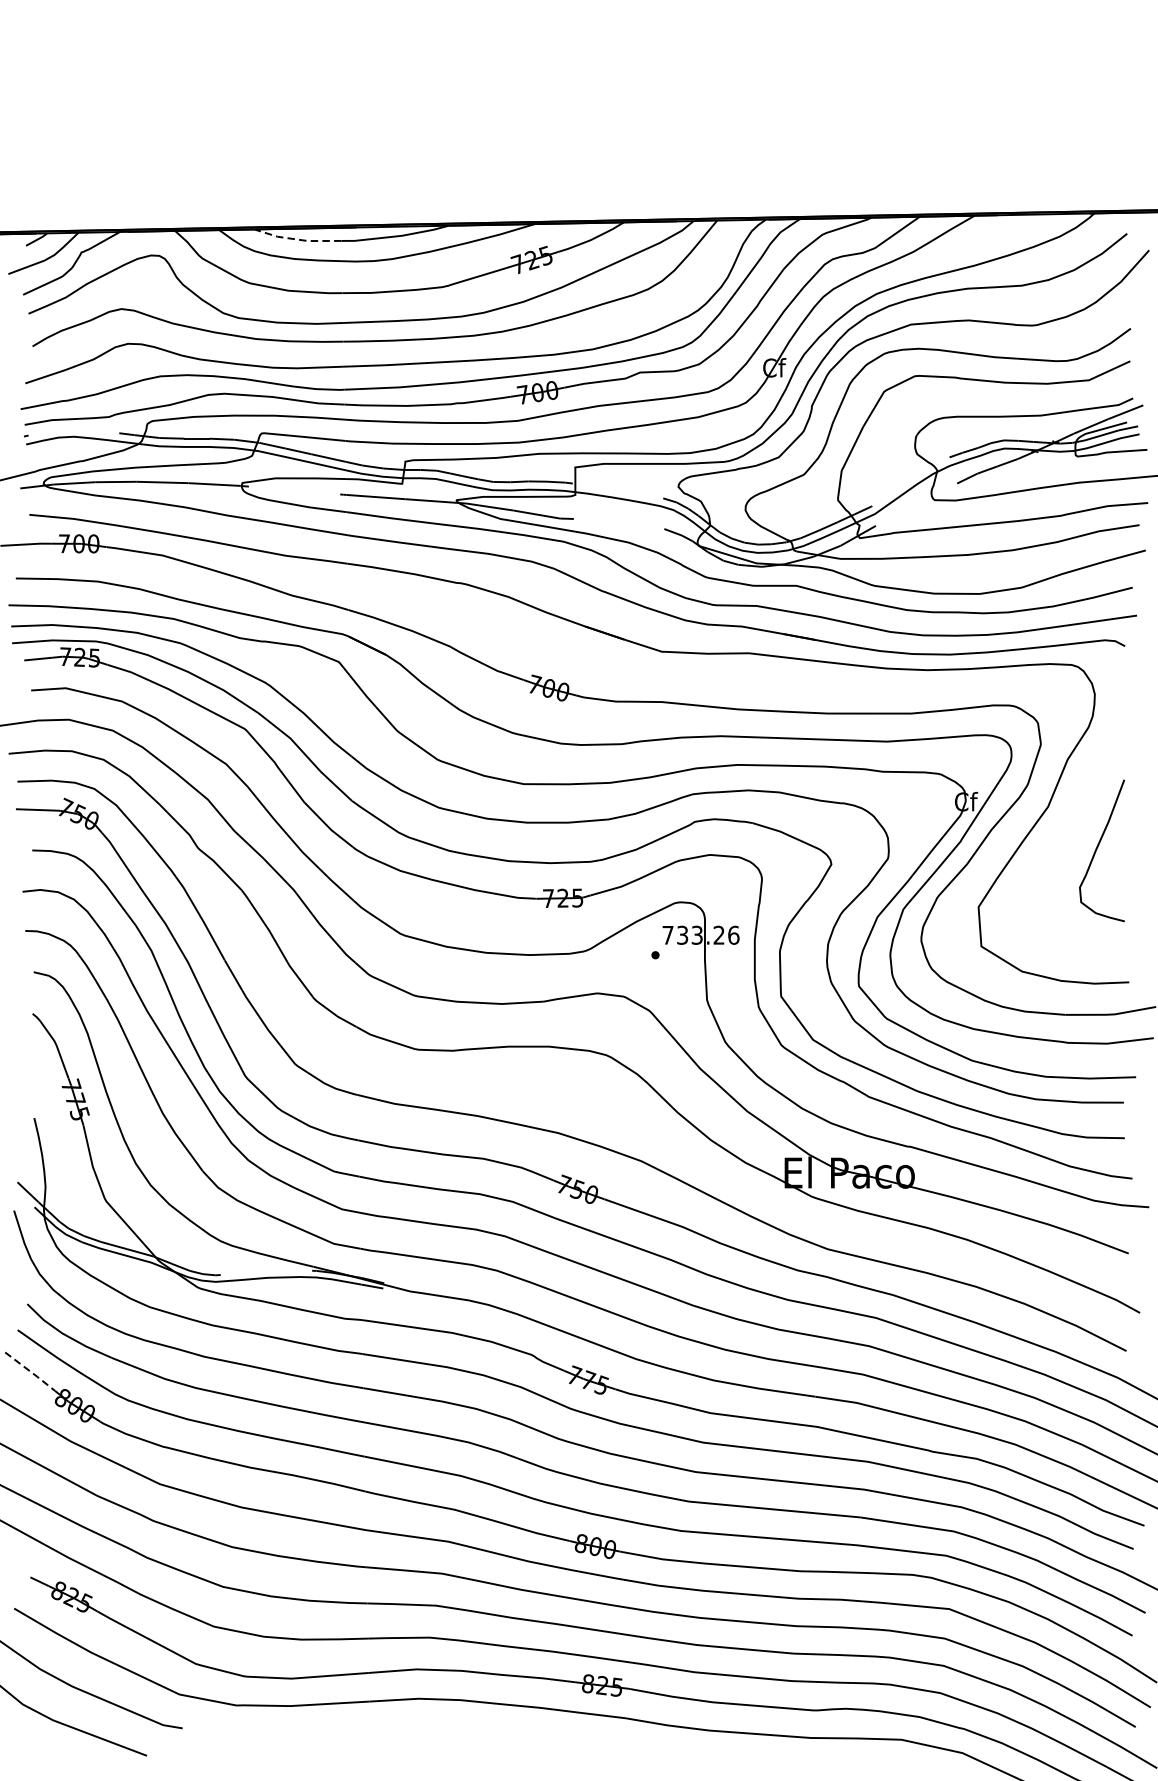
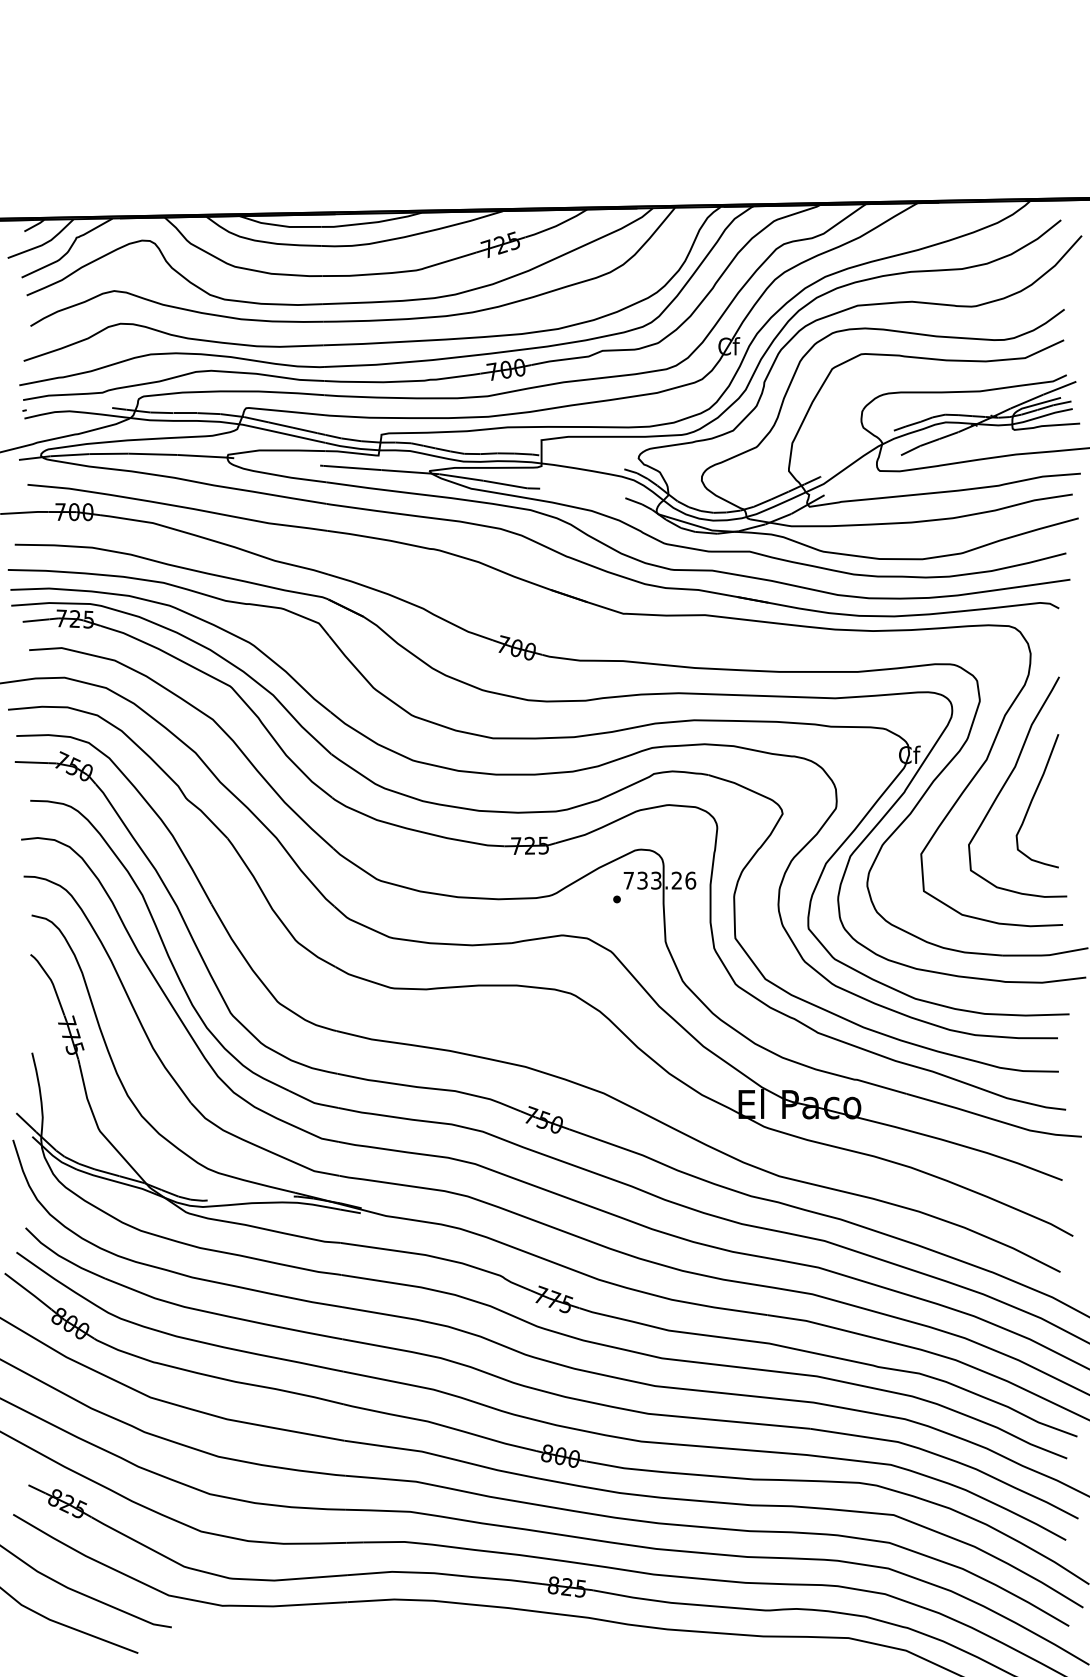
line: (297, 239) -> (279, 225), dashed -> solid
curve: (1070, 829) -> (1007, 781), added
line: (31, 1371) -> (29, 1291), dashed -> solid

